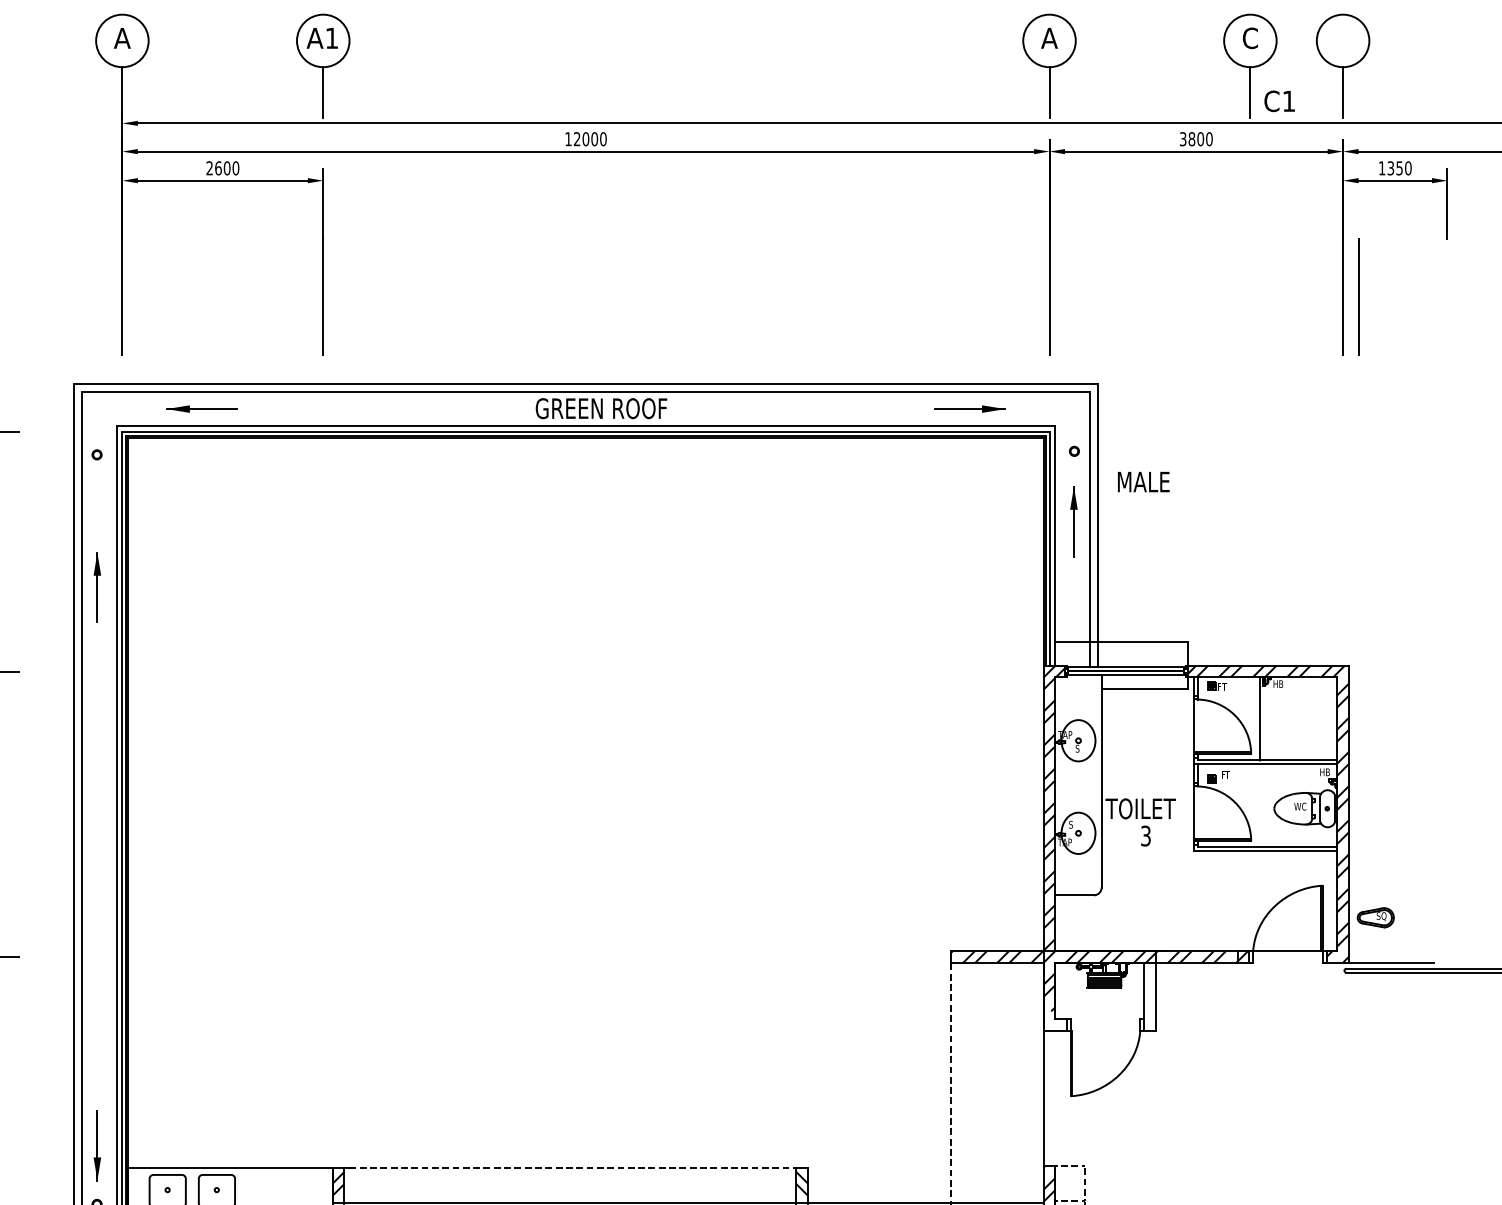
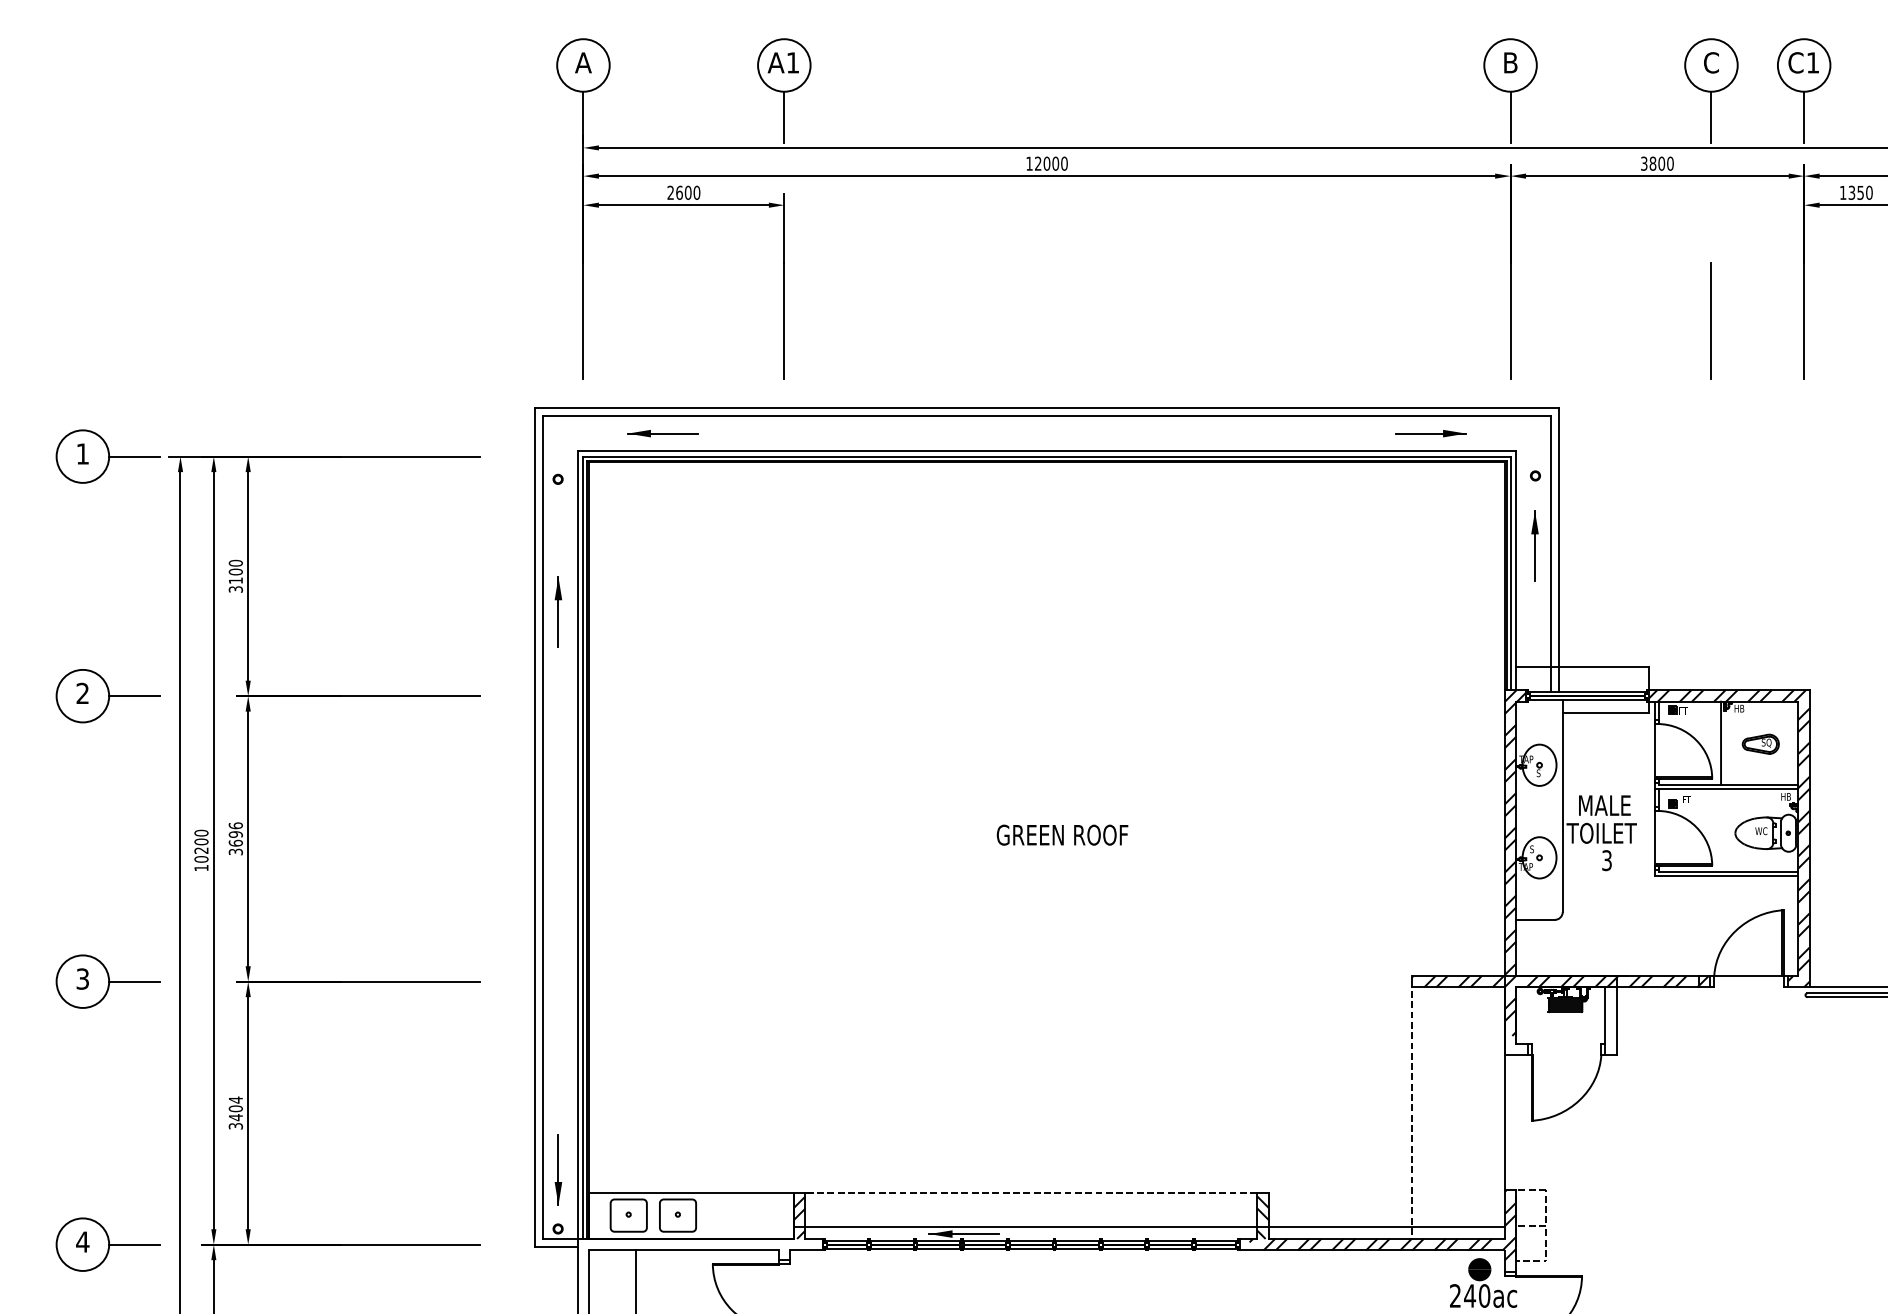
text: (1049, 37) -> (1510, 62), A -> B
text: (1279, 100) -> (1803, 62), moved
line: (1358, 295) -> (1710, 320), moved
text: (601, 407) -> (1062, 834), moved
text: (1143, 481) -> (1604, 805), moved
part: (1375, 916) -> (1760, 743), moved

